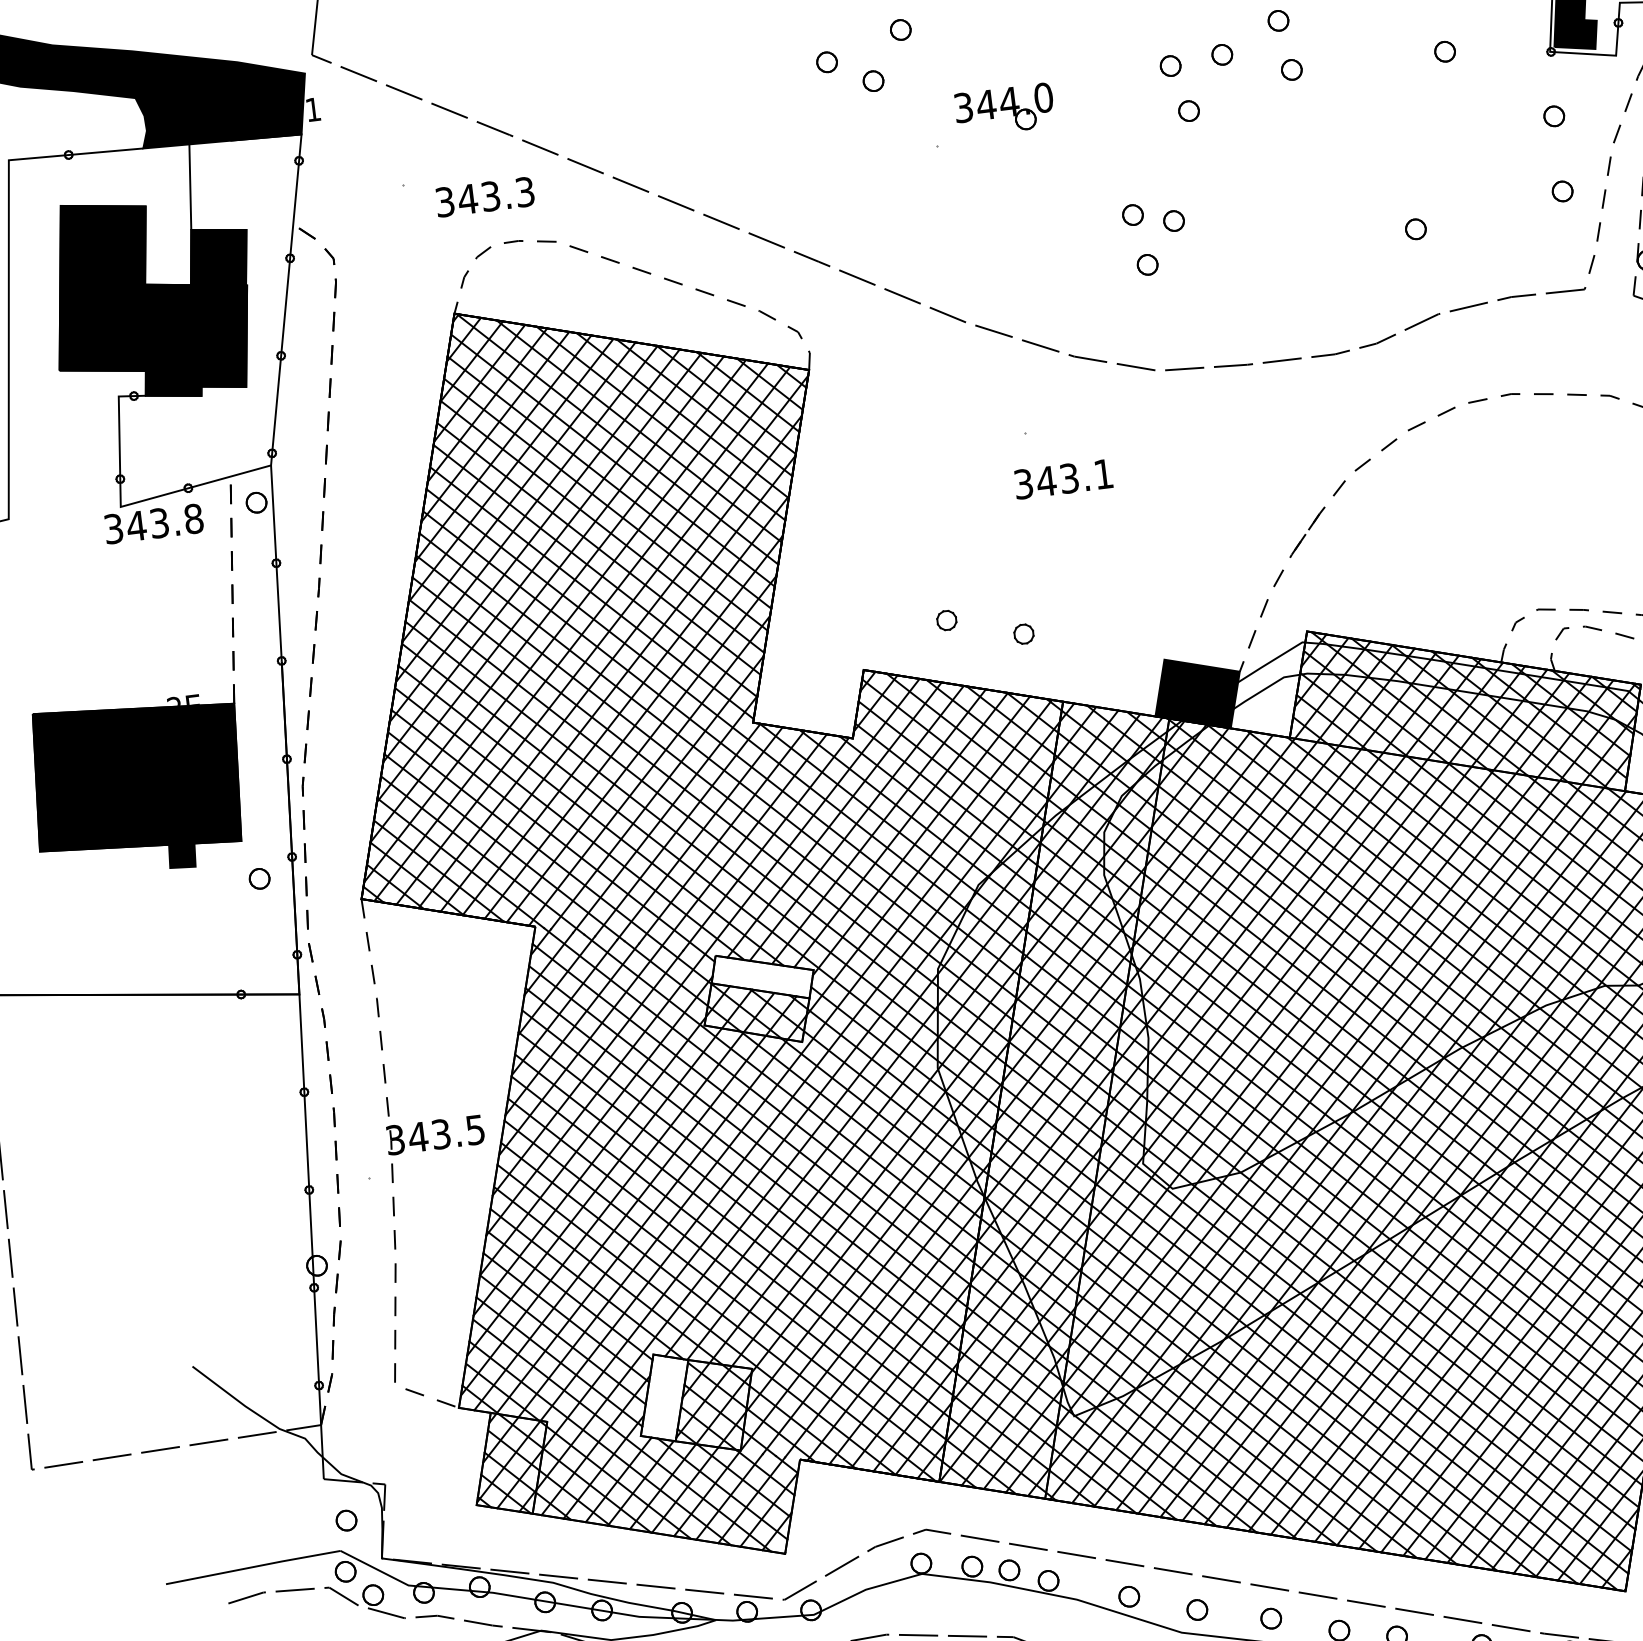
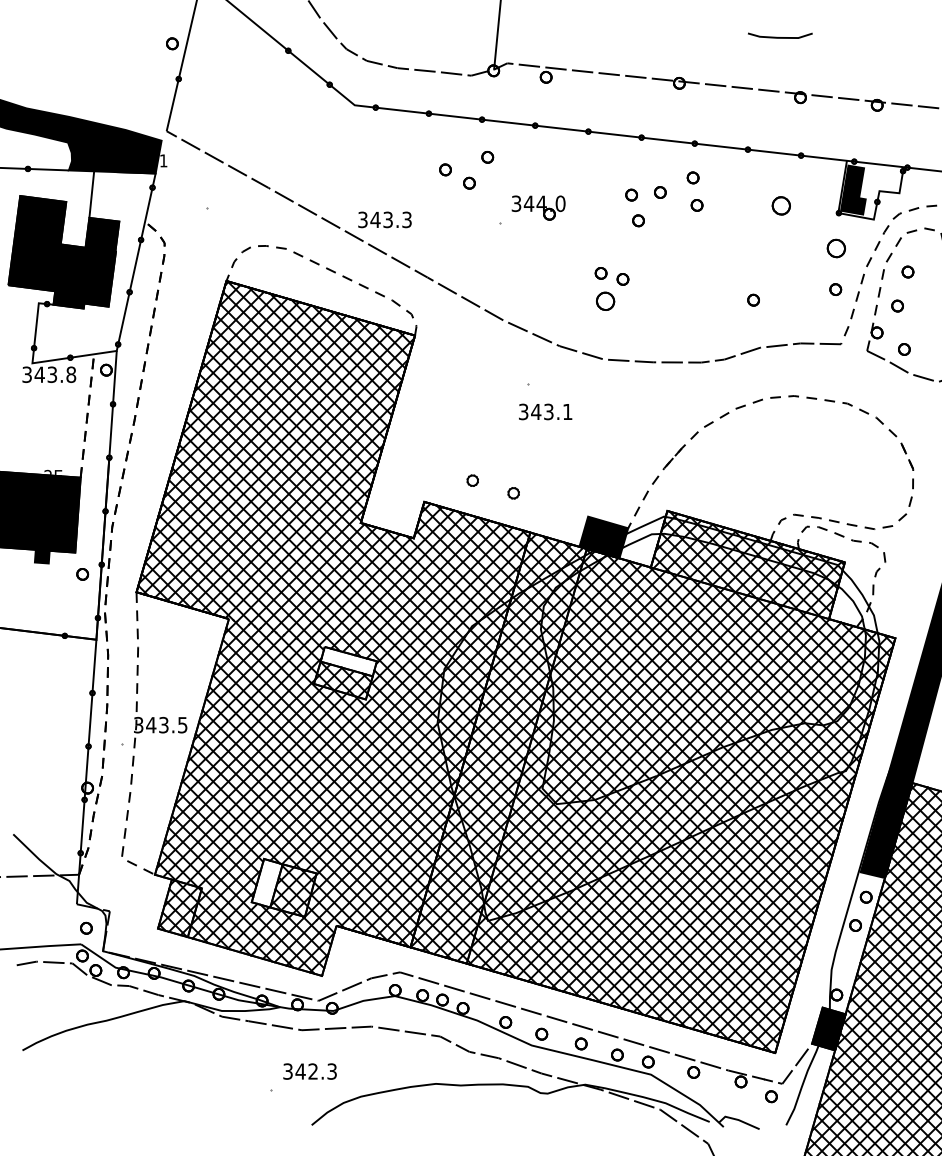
part: (1445, 50) -> (781, 205), size x1.6
part: (1552, 115) -> (835, 247), size x1.6
text: (484, 196) -> (384, 219), moved
part: (1147, 265) -> (605, 301), size x1.6

